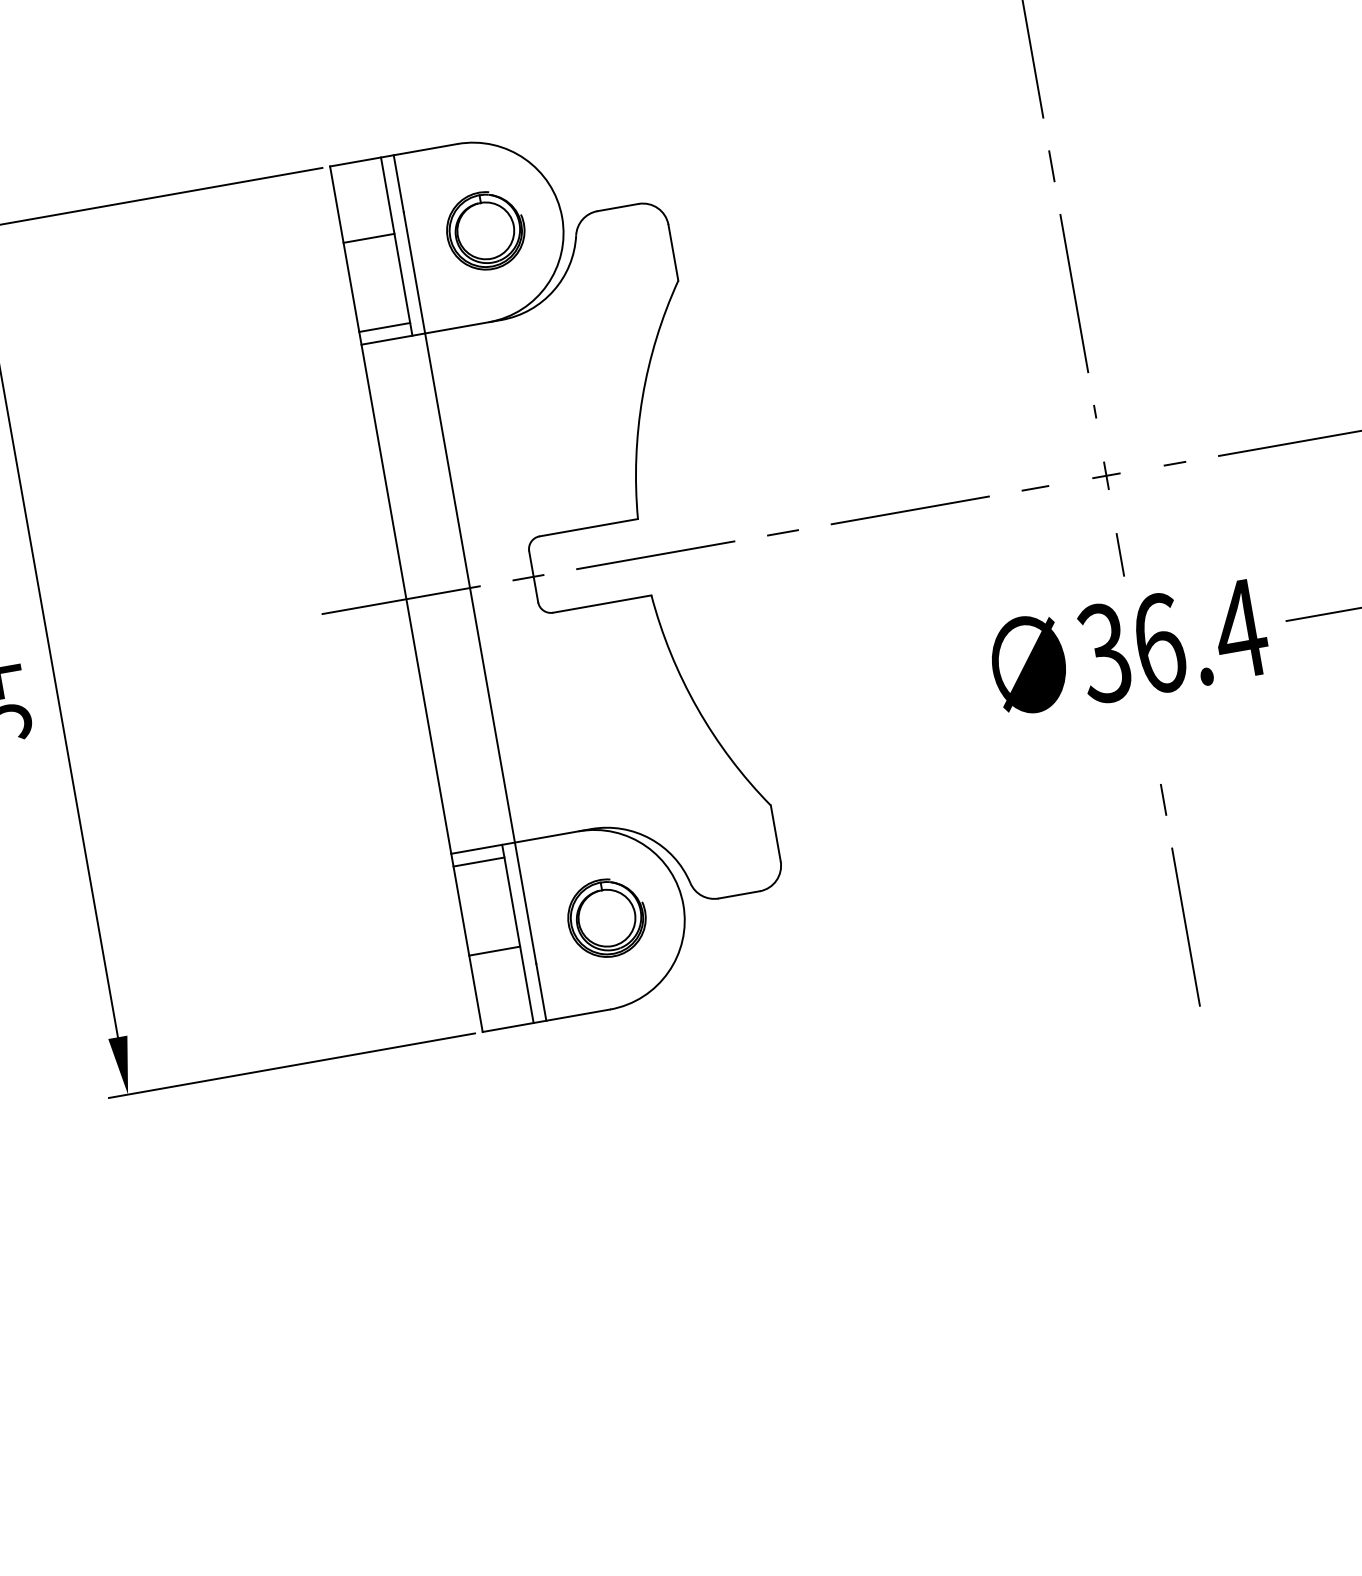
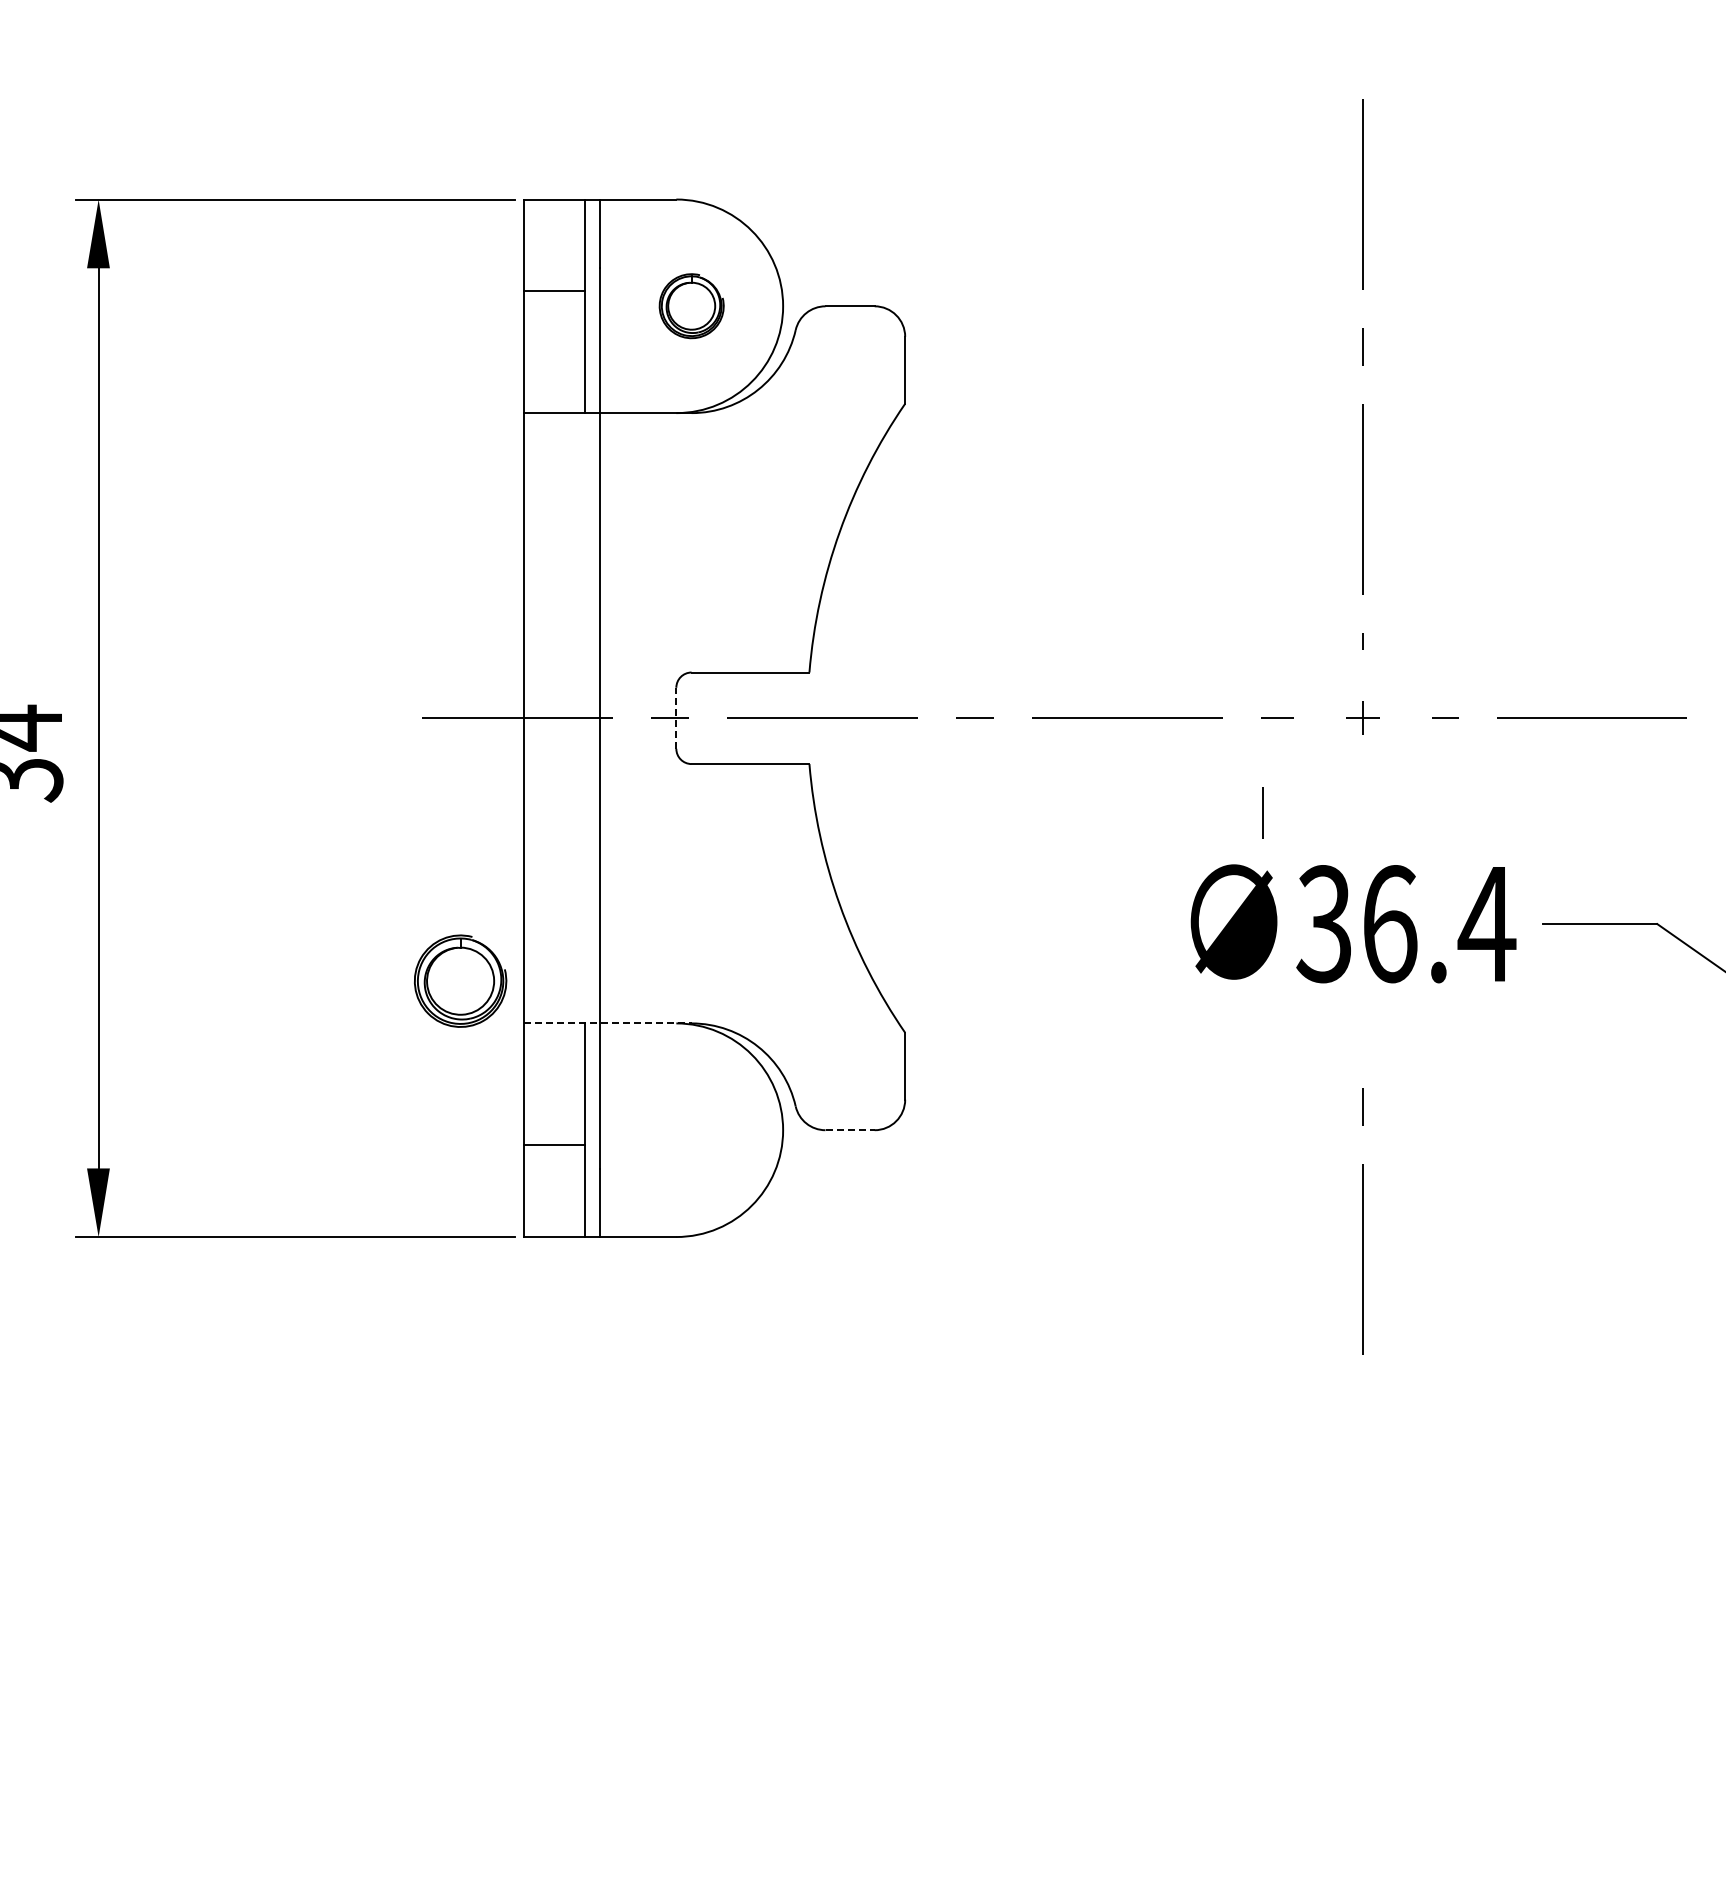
part: (485, 230) -> (691, 305), size x0.7
line: (384, 327) -> (553, 397), removed
line: (1119, 554) -> (1262, 812), moved
line: (533, 576) -> (676, 718), solid -> dashed
line: (521, 841) -> (607, 1023), solid -> dashed
line: (478, 862) -> (553, 1038), removed
line: (739, 895) -> (850, 1130), solid -> dashed
part: (606, 917) -> (460, 980), moved

